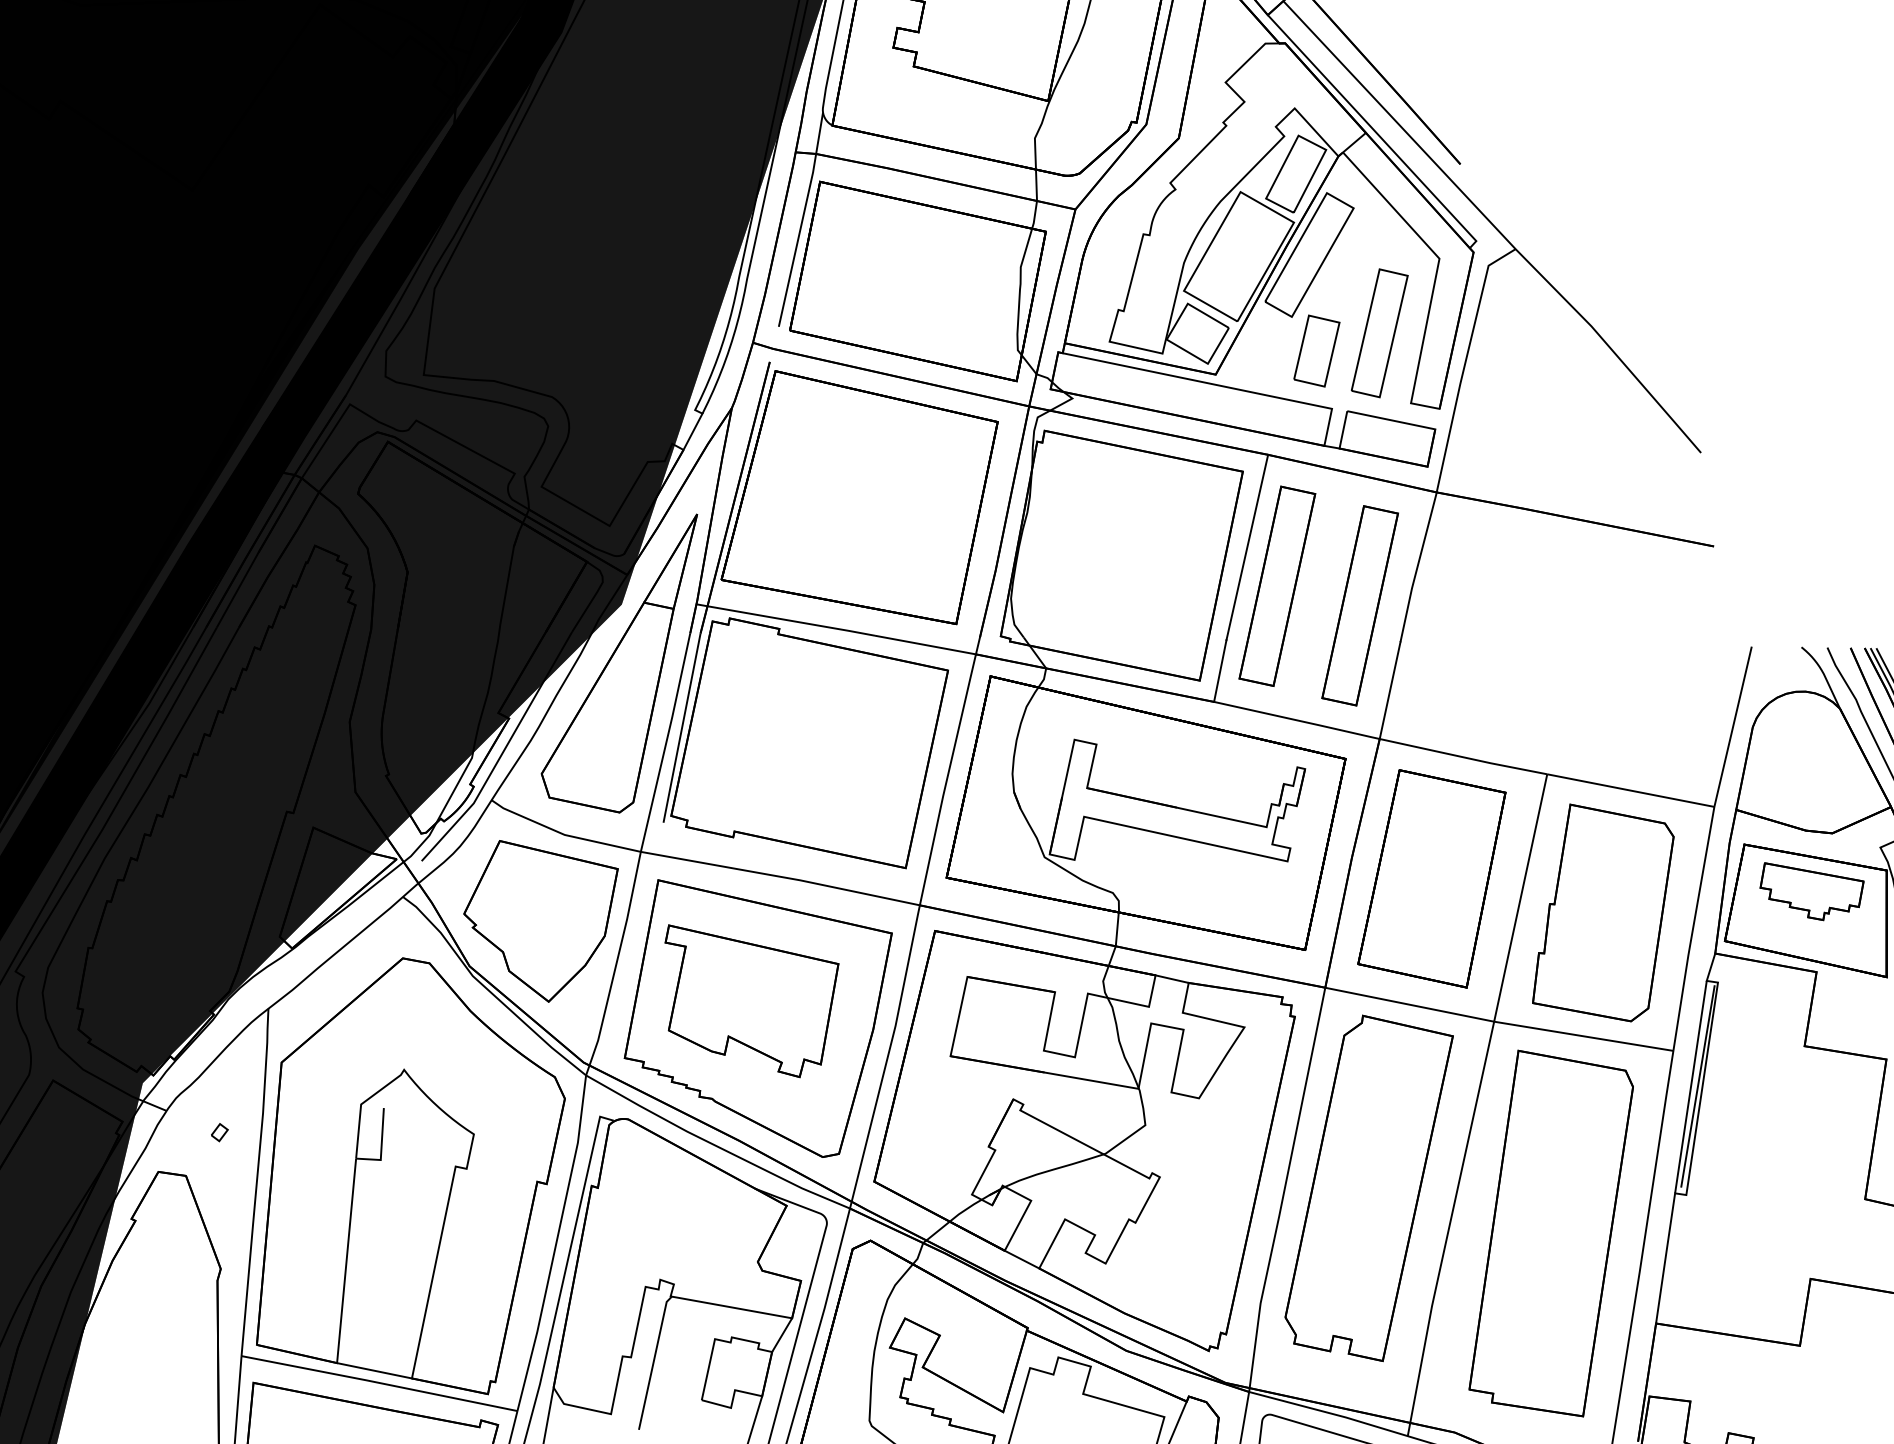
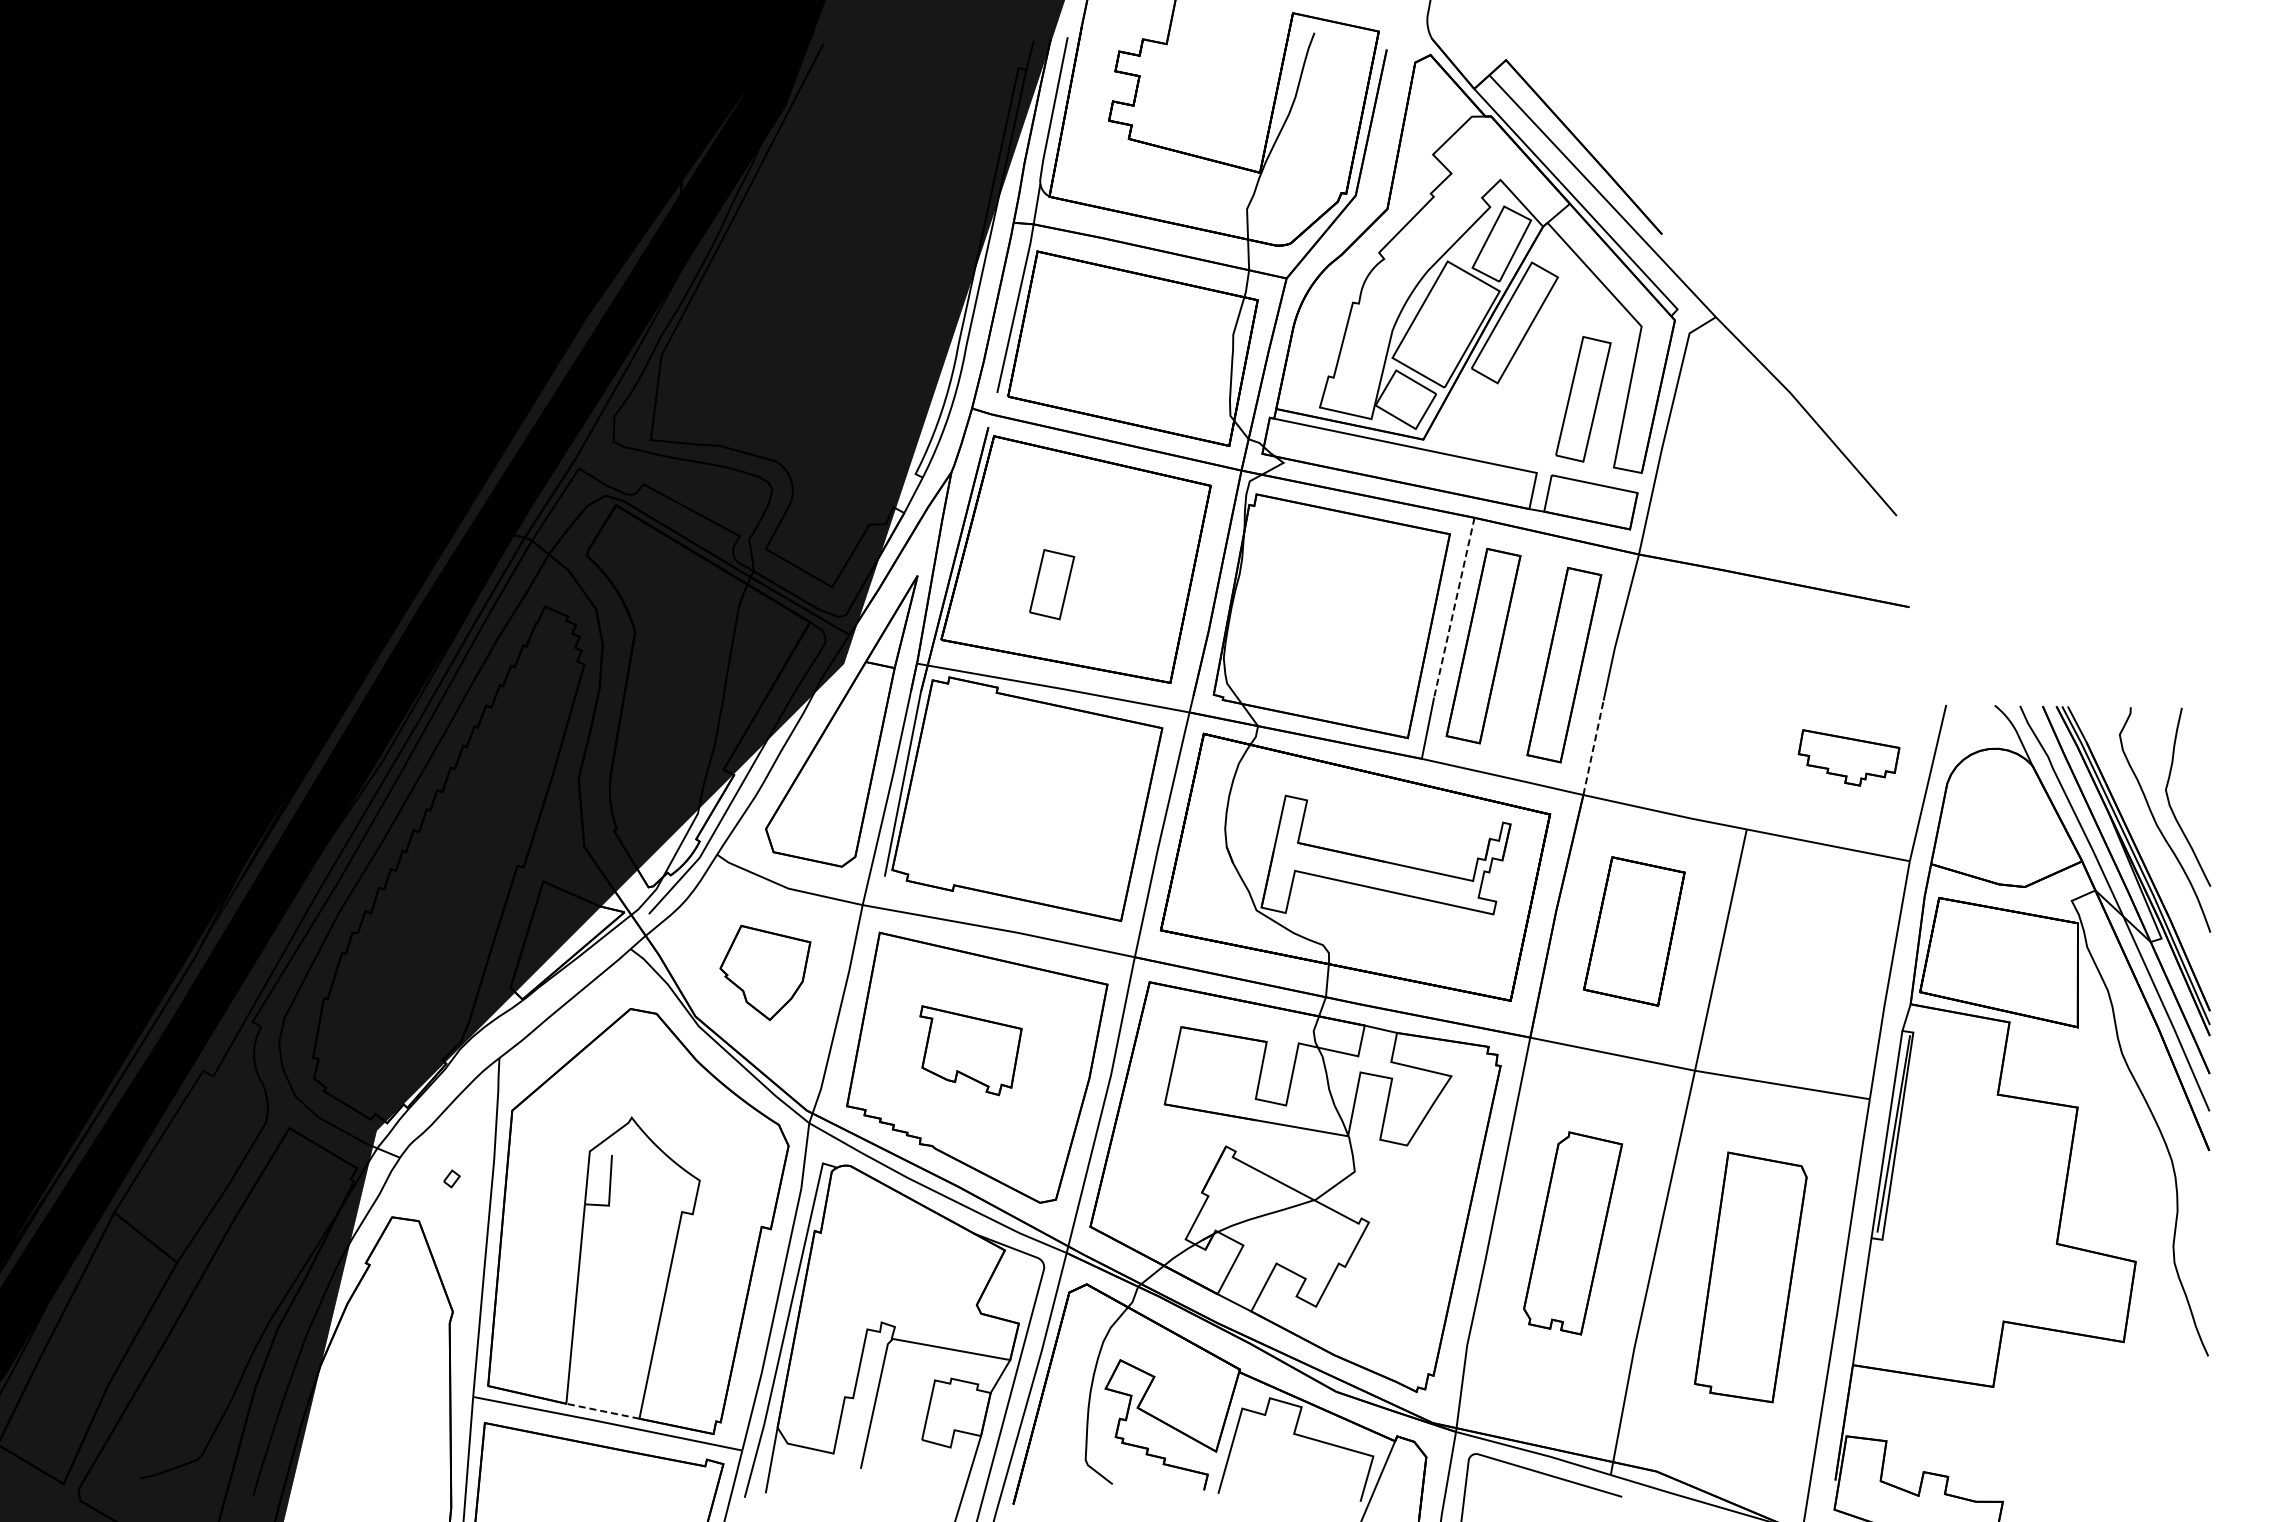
part: (1317, 350) -> (1052, 584), moved
line: (1247, 547) -> (1454, 608), solid -> dashed
line: (1390, 690) -> (1593, 747), solid -> dashed
part: (1432, 878) -> (1634, 931), size x0.7
part: (1811, 891) -> (1848, 757), moved
part: (1603, 912) -> (1801, 964), removed
part: (541, 920) -> (765, 972), size x0.6
part: (751, 1000) -> (970, 1050), size x0.6
part: (1368, 1188) -> (1572, 1233), size x0.6
part: (1551, 1233) -> (1750, 1277), size x0.7
line: (374, 1371) -> (602, 1411), solid -> dashed

